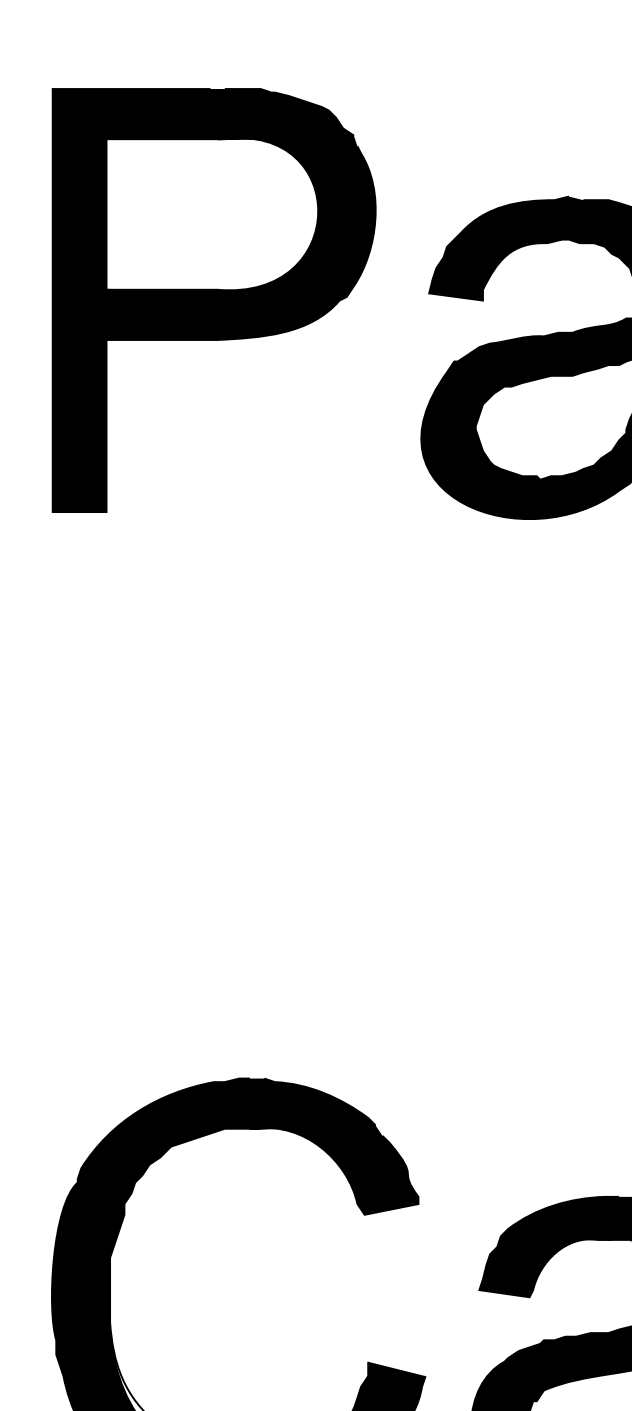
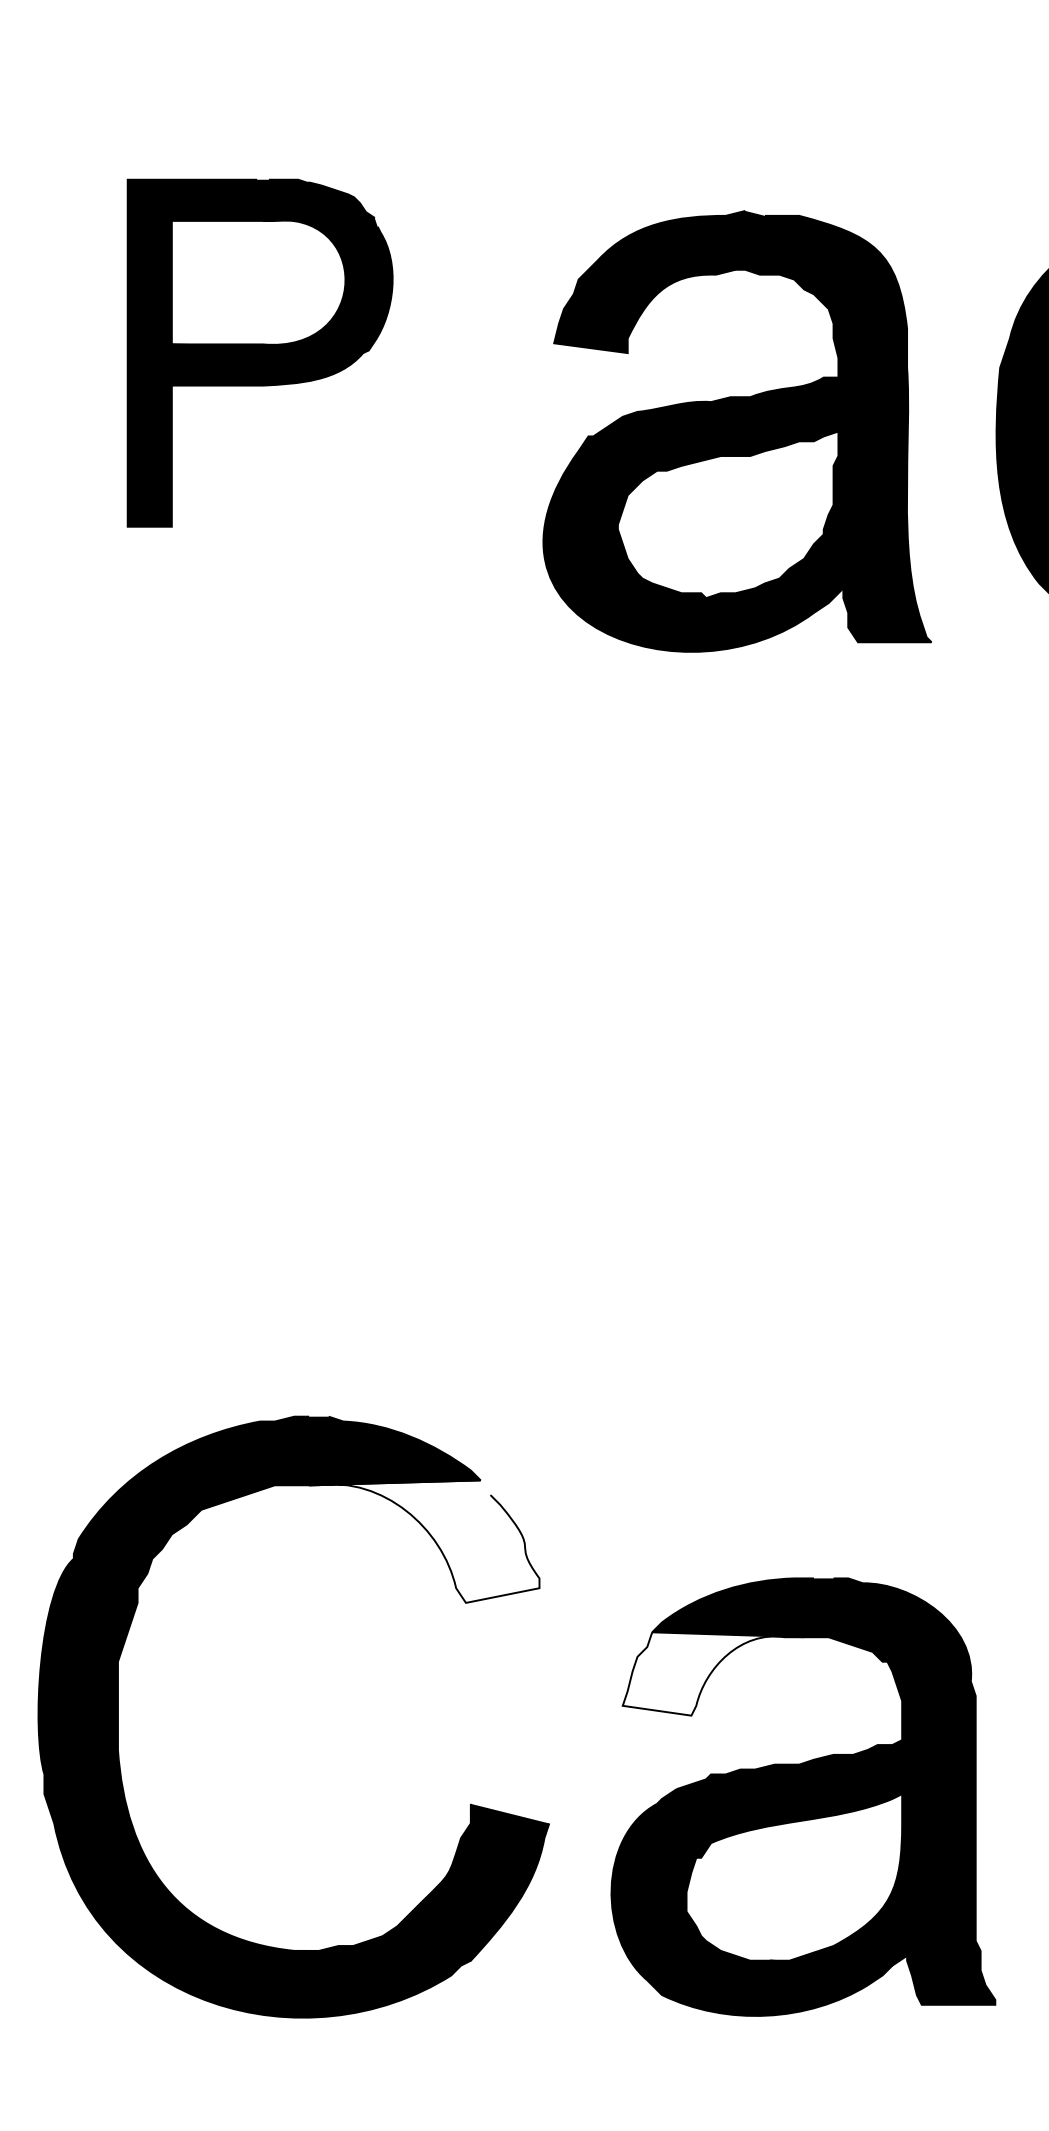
part: (213, 300) -> (259, 353), size x0.6
fill: (334, 1169) -> (424, 1541), removed
fill: (545, 1266) -> (713, 1673), removed

